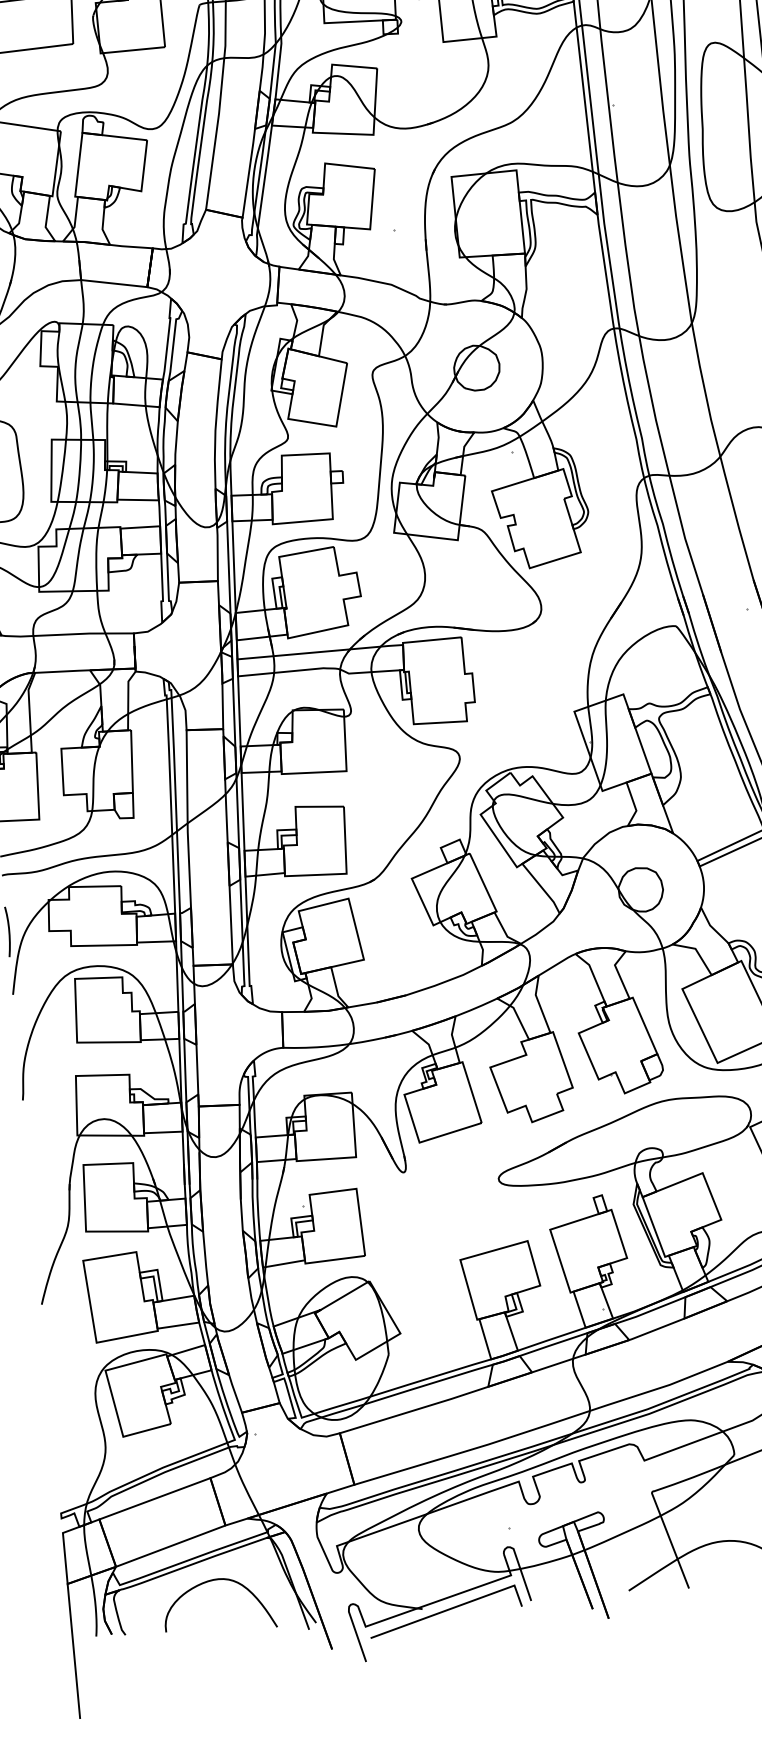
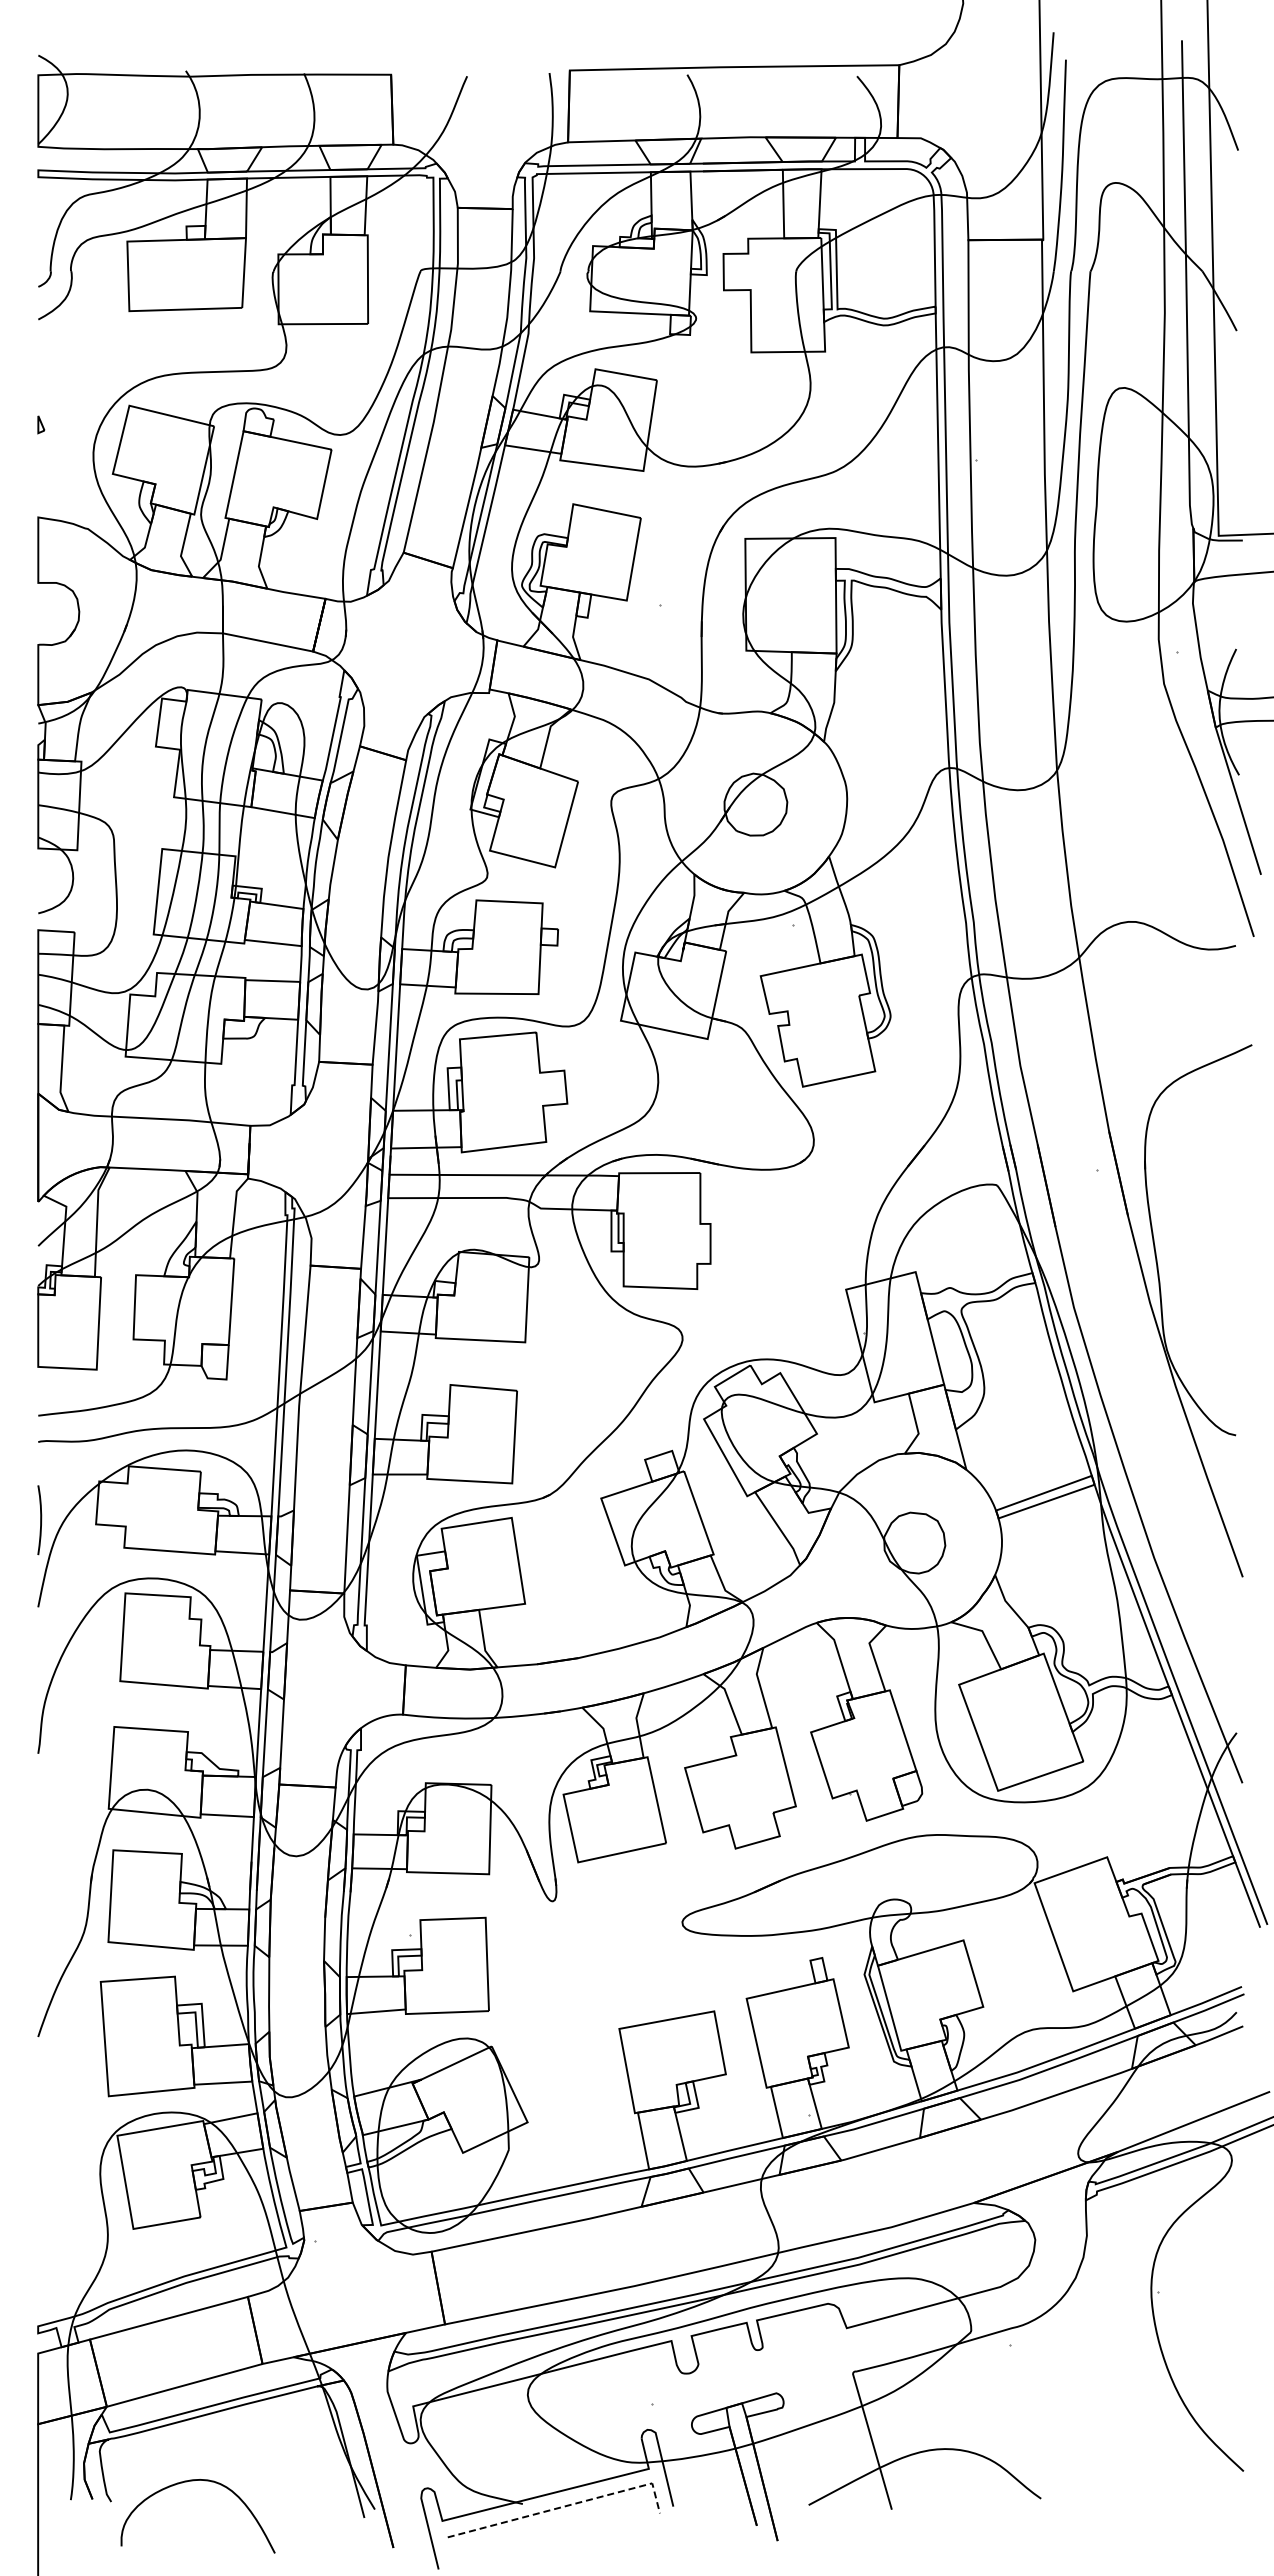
curve: (213, 1580) -> (193, 2481), moved
line: (454, 1607) -> (566, 2506), solid -> dashed

